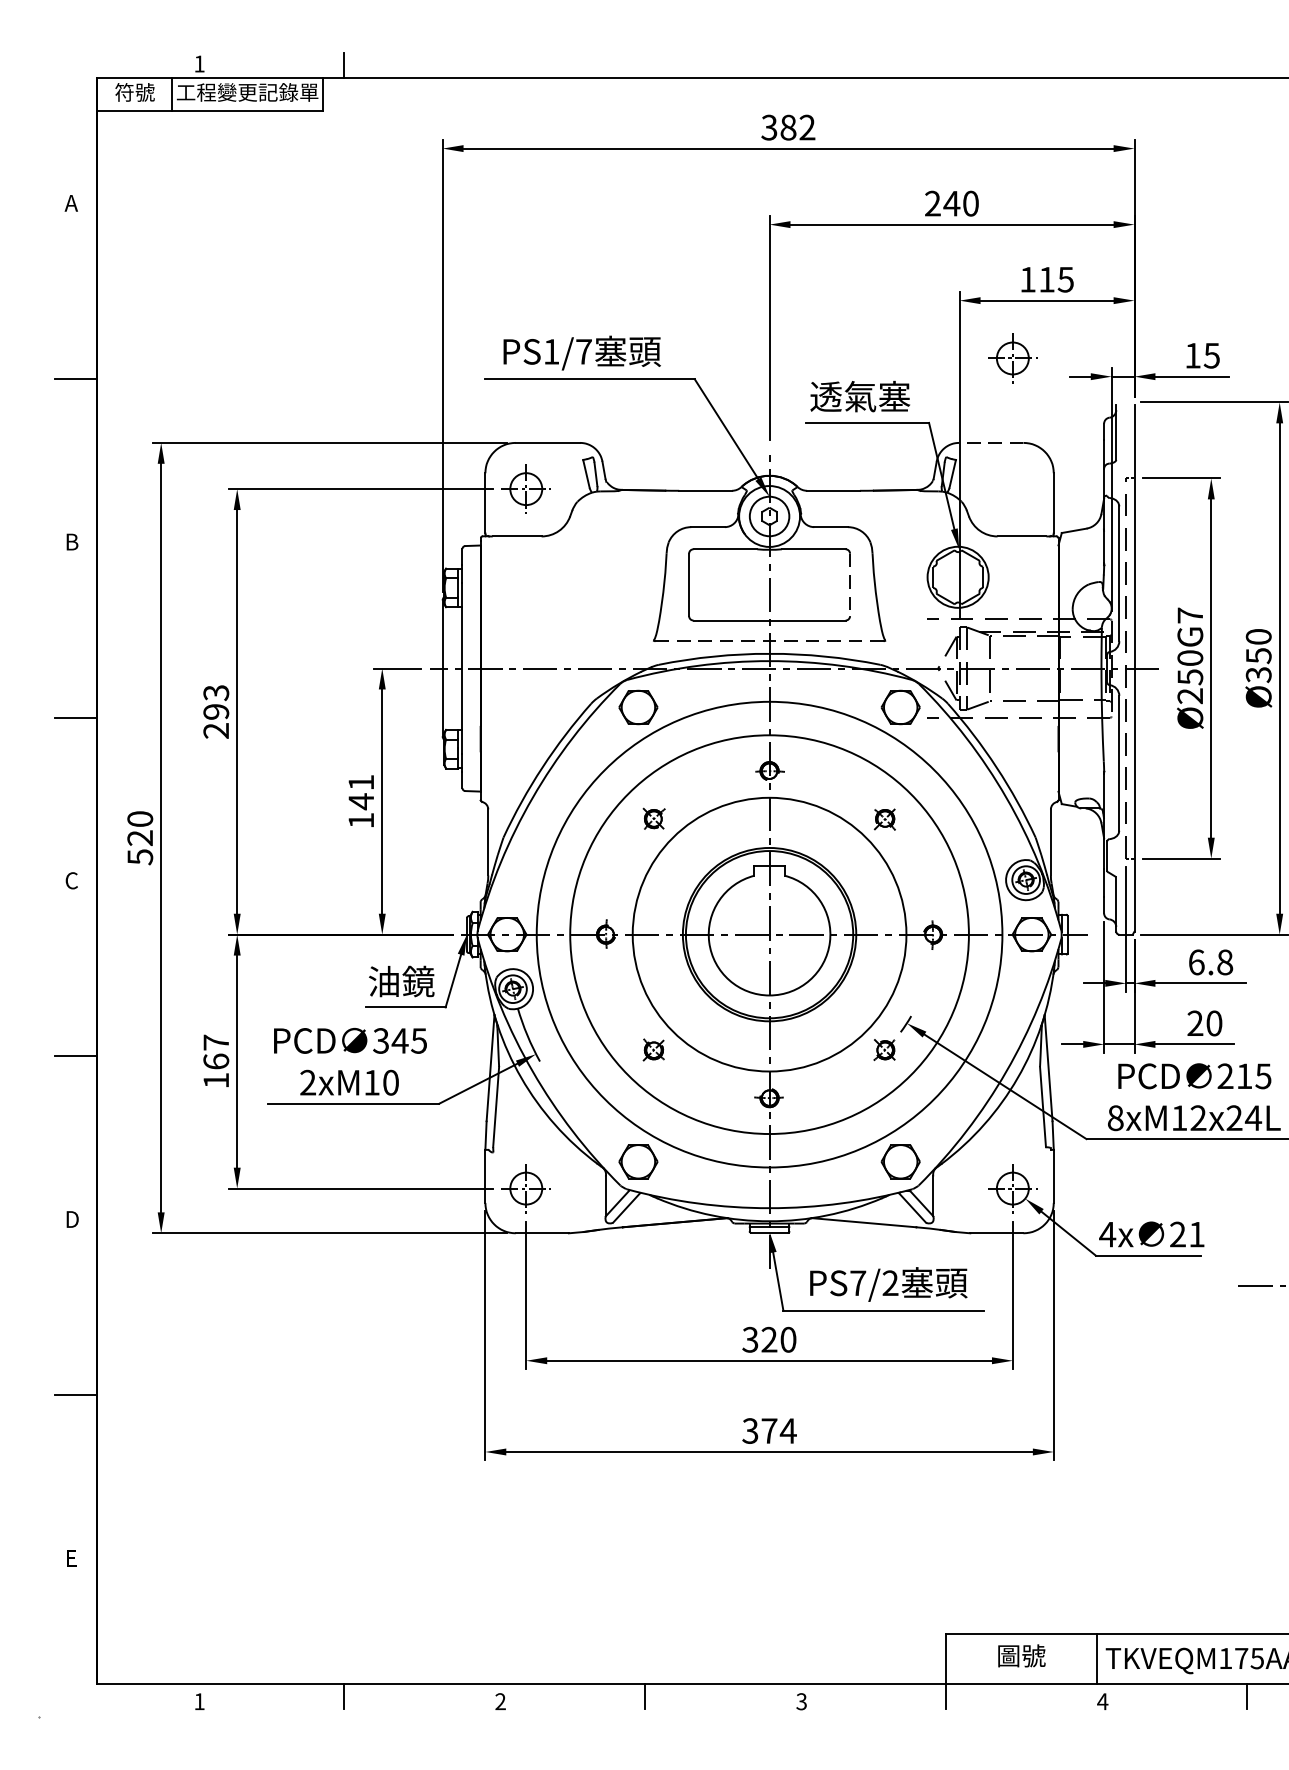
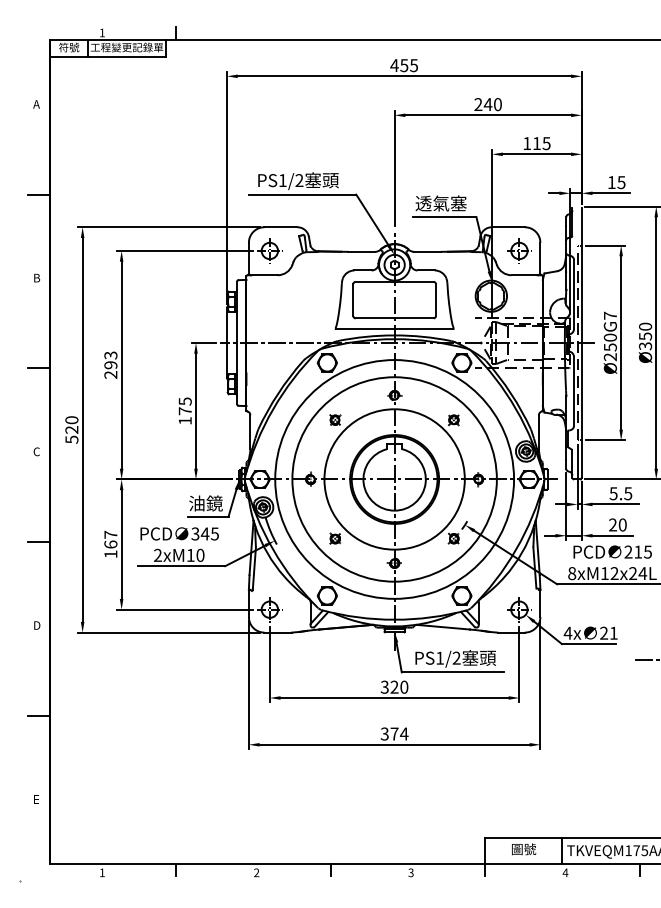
text: (788, 127) -> (404, 65), 382 -> 455
text: (584, 351) -> (299, 180), PS1/7 -> PS1/2
part: (1013, 357) -> (519, 250), moved
line: (989, 443) -> (507, 227), dashed -> solid
line: (849, 585) -> (435, 300), dashed -> solid
line: (769, 640) -> (394, 328), dashed -> solid
text: (359, 792) -> (184, 406), 141 -> 175
text: (1209, 962) -> (620, 493), 6.8 -> 5.5
text: (858, 1281) -> (440, 657), PS7/2 -> PS1/2

